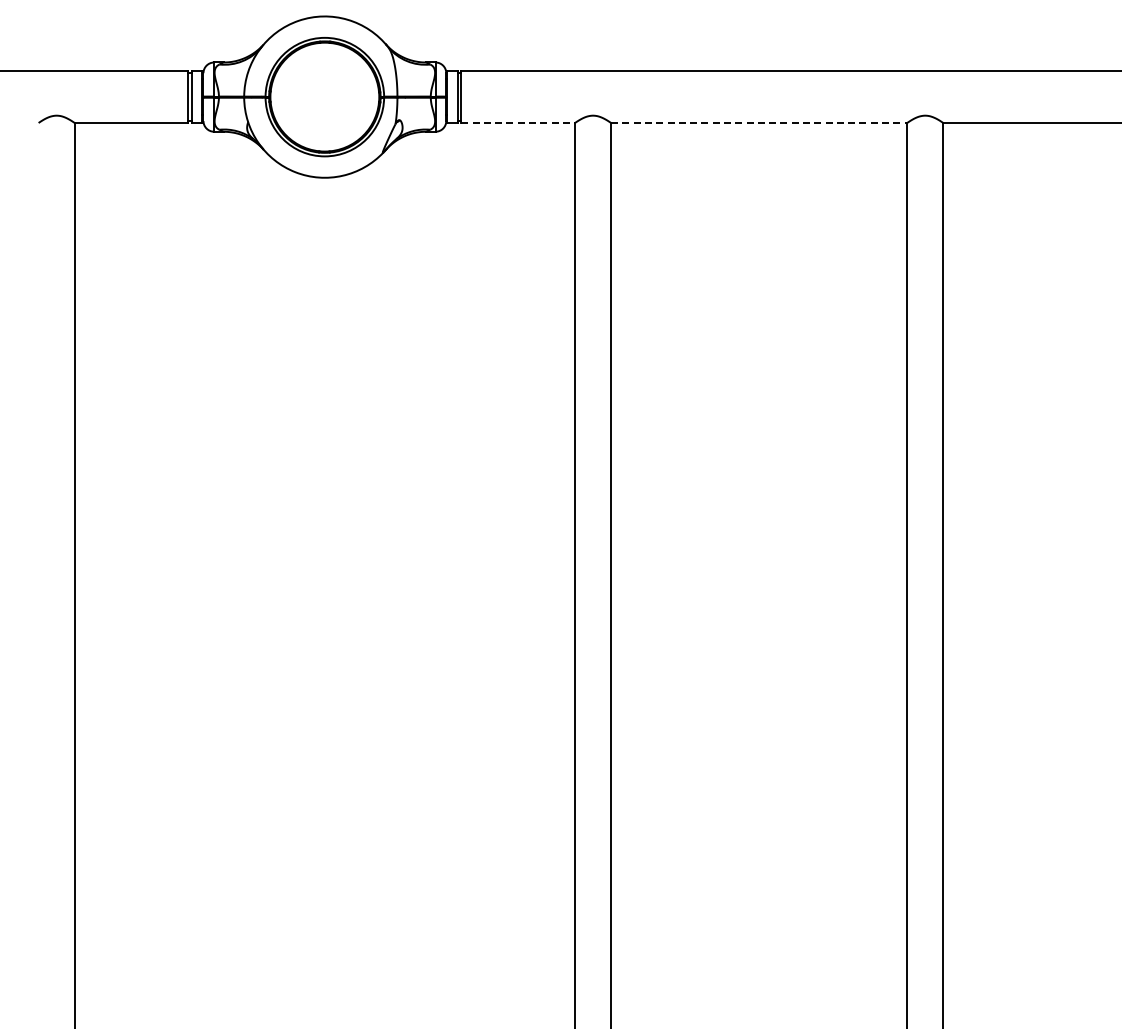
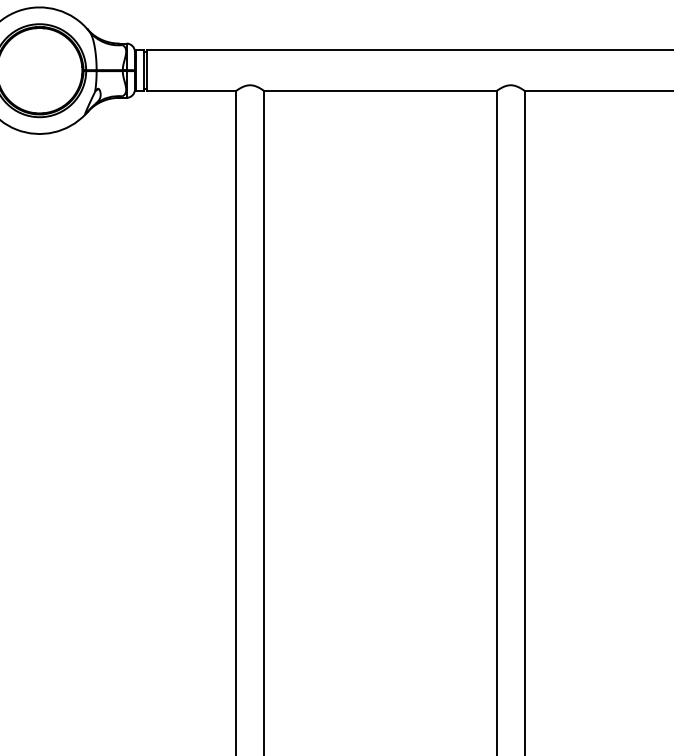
line: (518, 123) -> (191, 91), dashed -> solid
line: (759, 123) -> (380, 91), dashed -> solid

